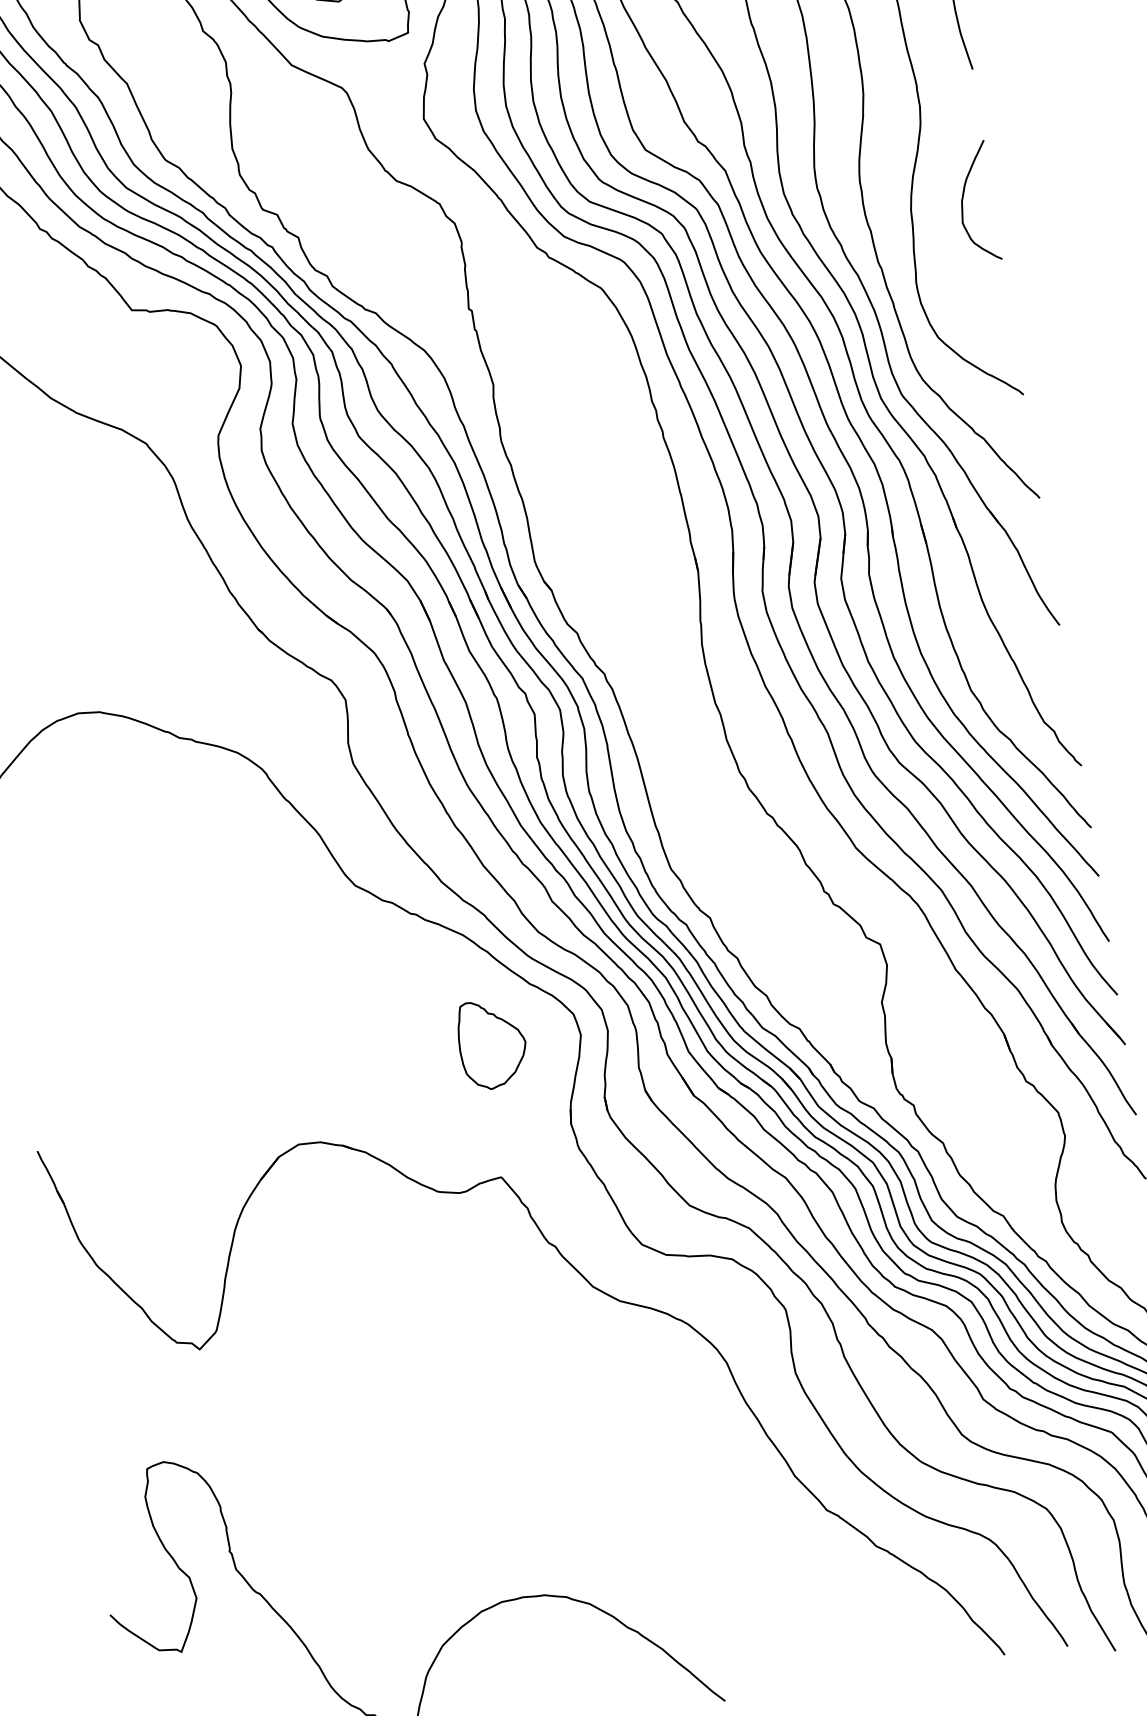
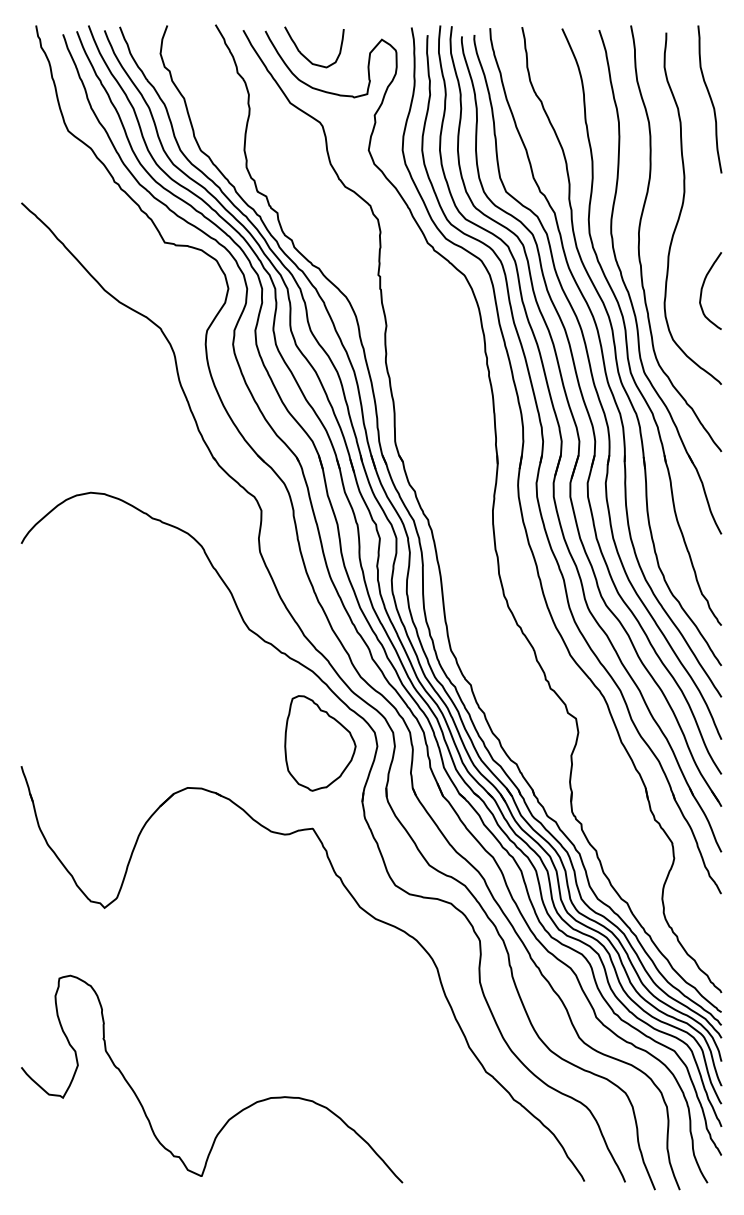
curve: (964, 198) -> (703, 287), moved
part: (492, 1044) -> (320, 743), size x1.67

